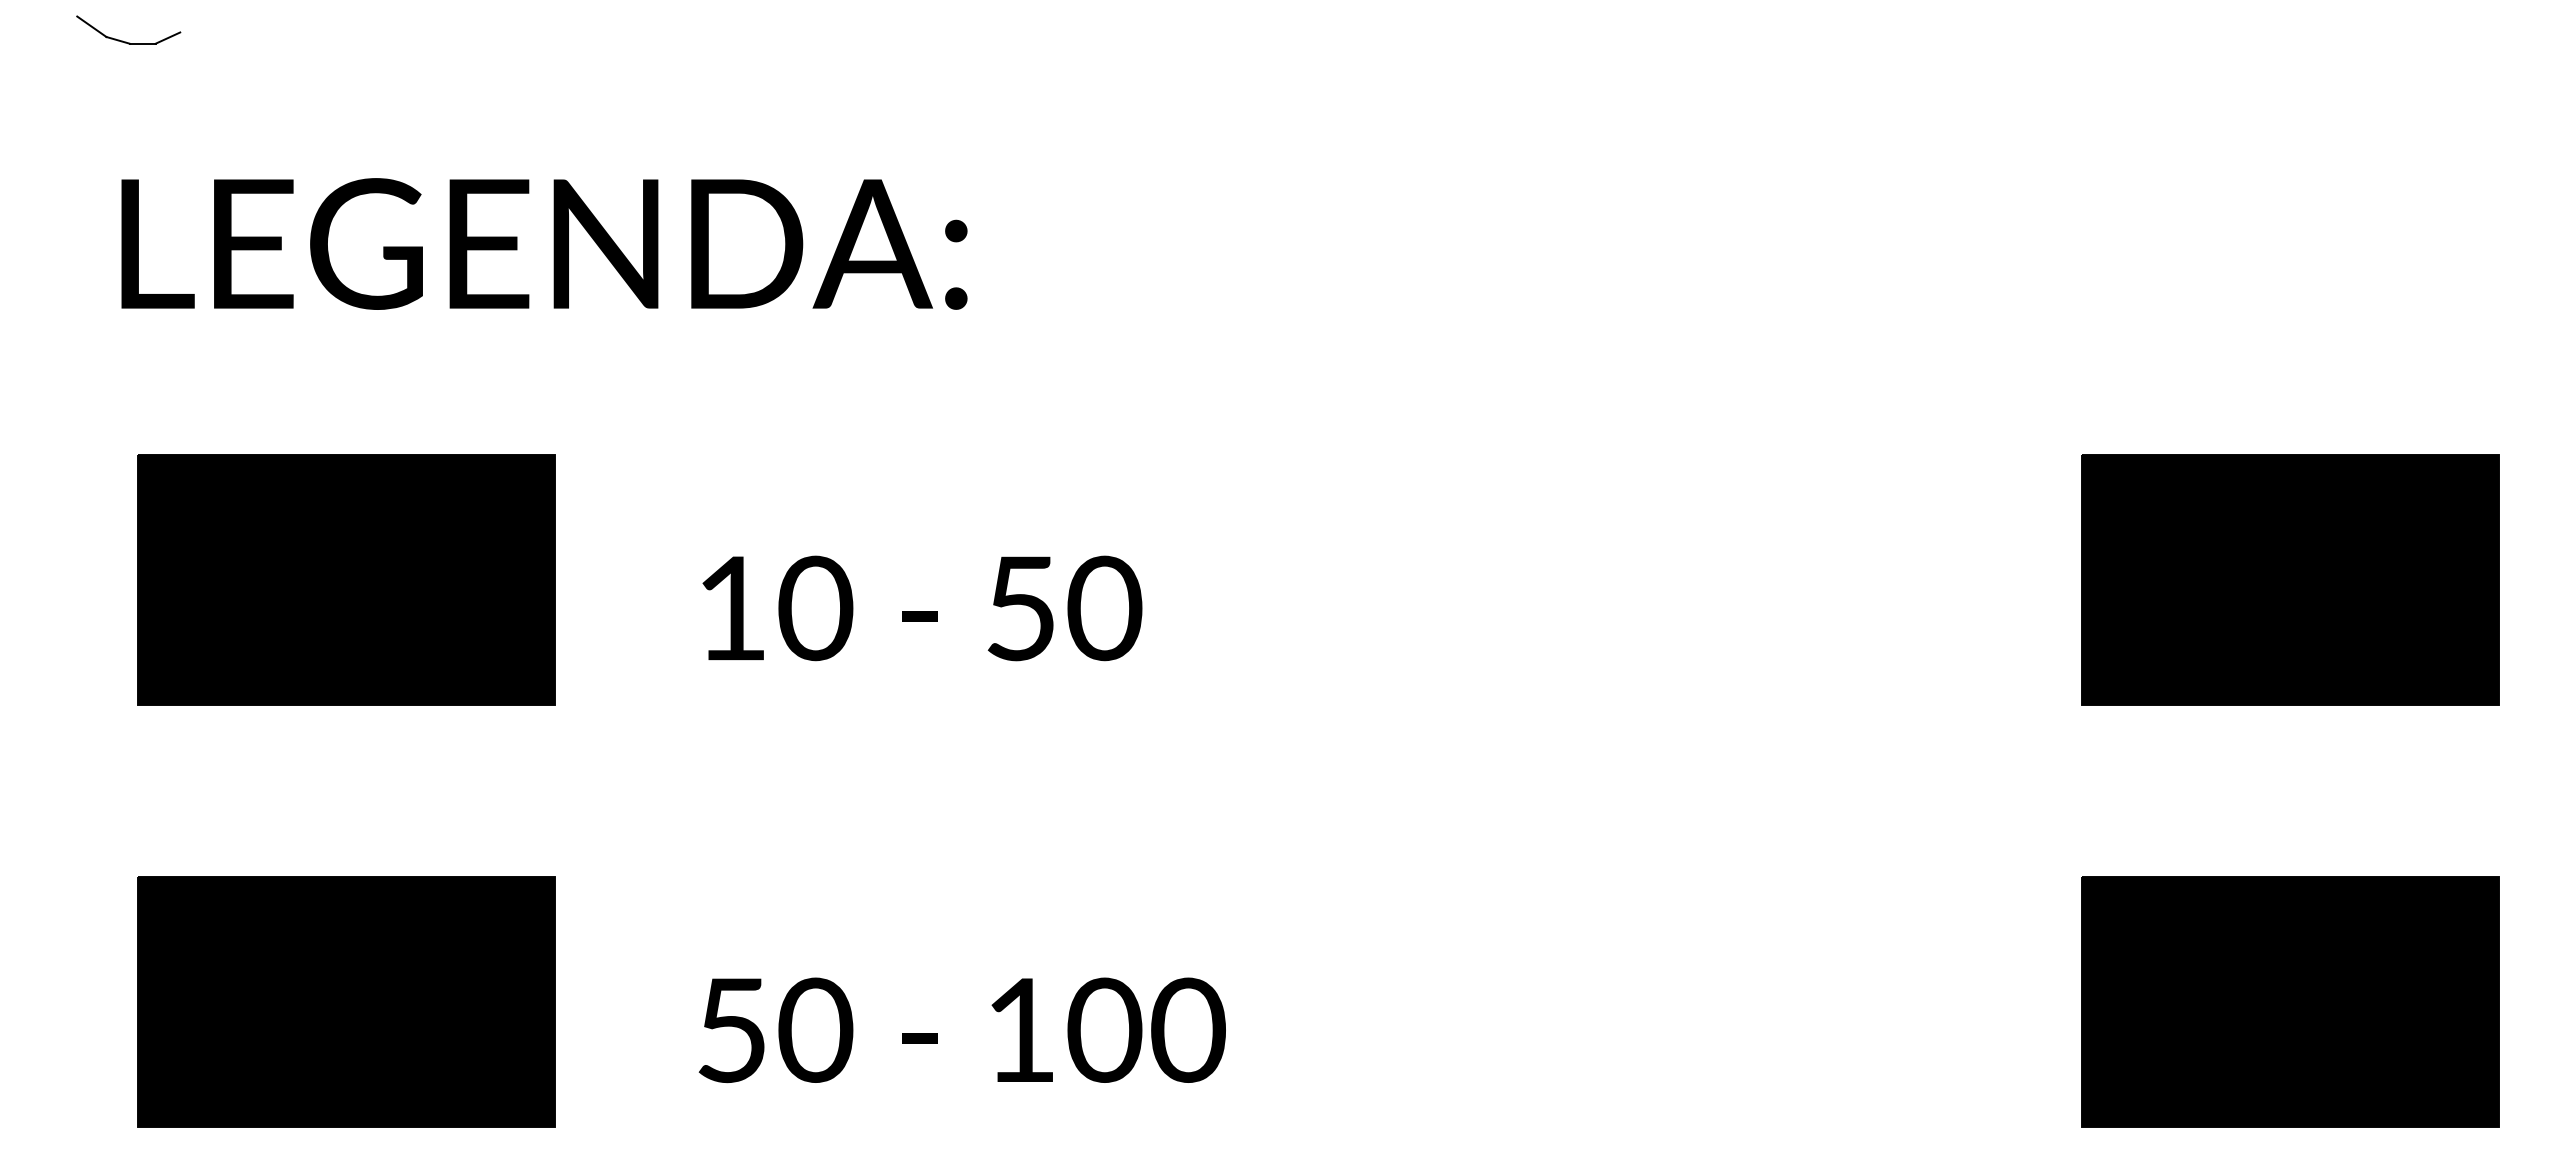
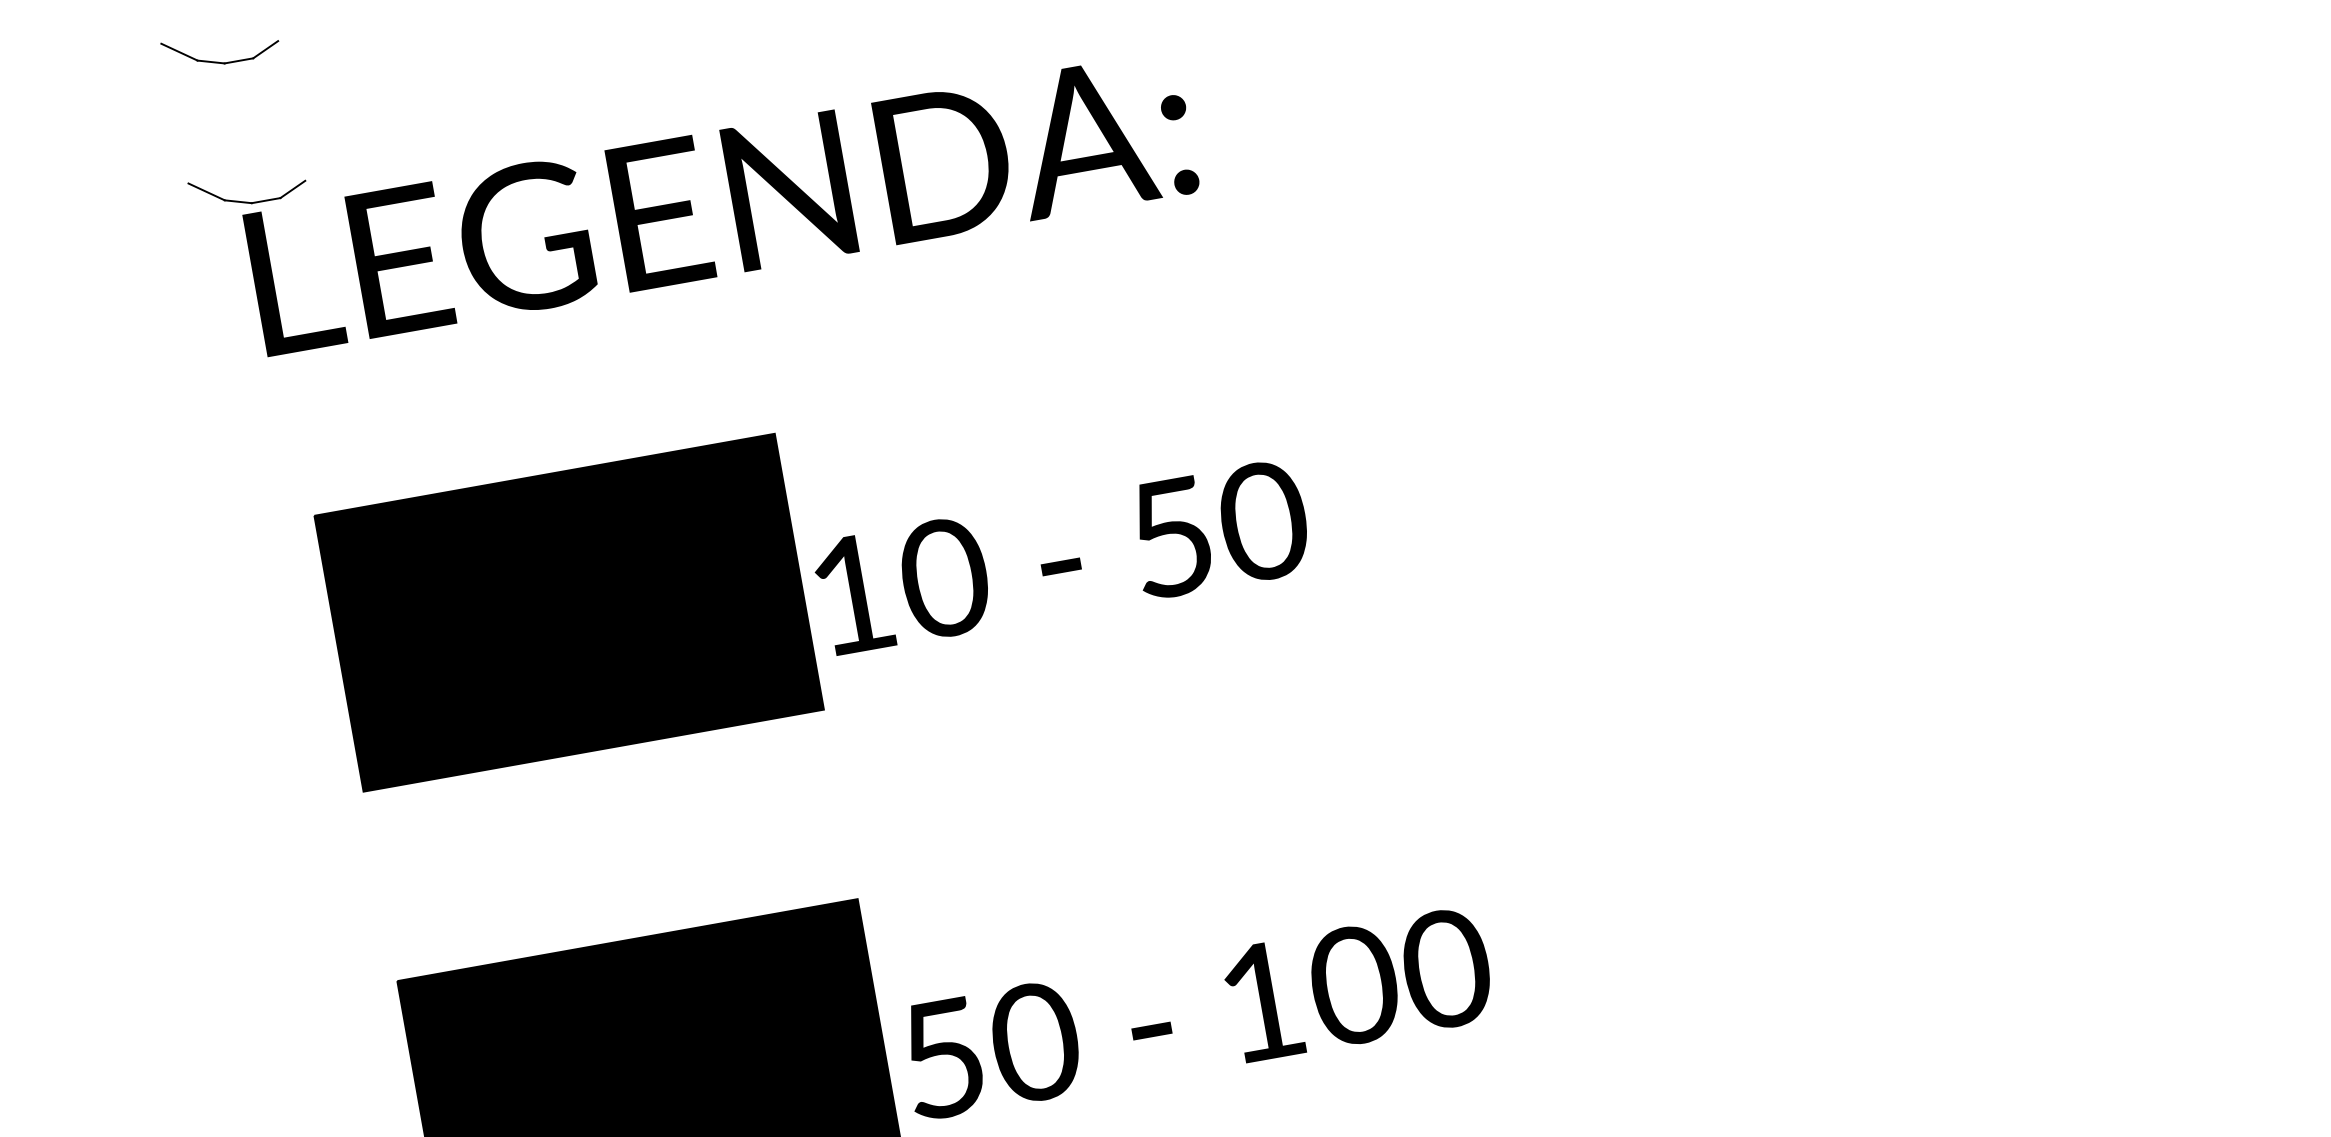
part: (128, 168) -> (247, 201), added
text: (922, 608) -> (1062, 557), moved
text: (961, 1030) -> (1196, 1013), moved

